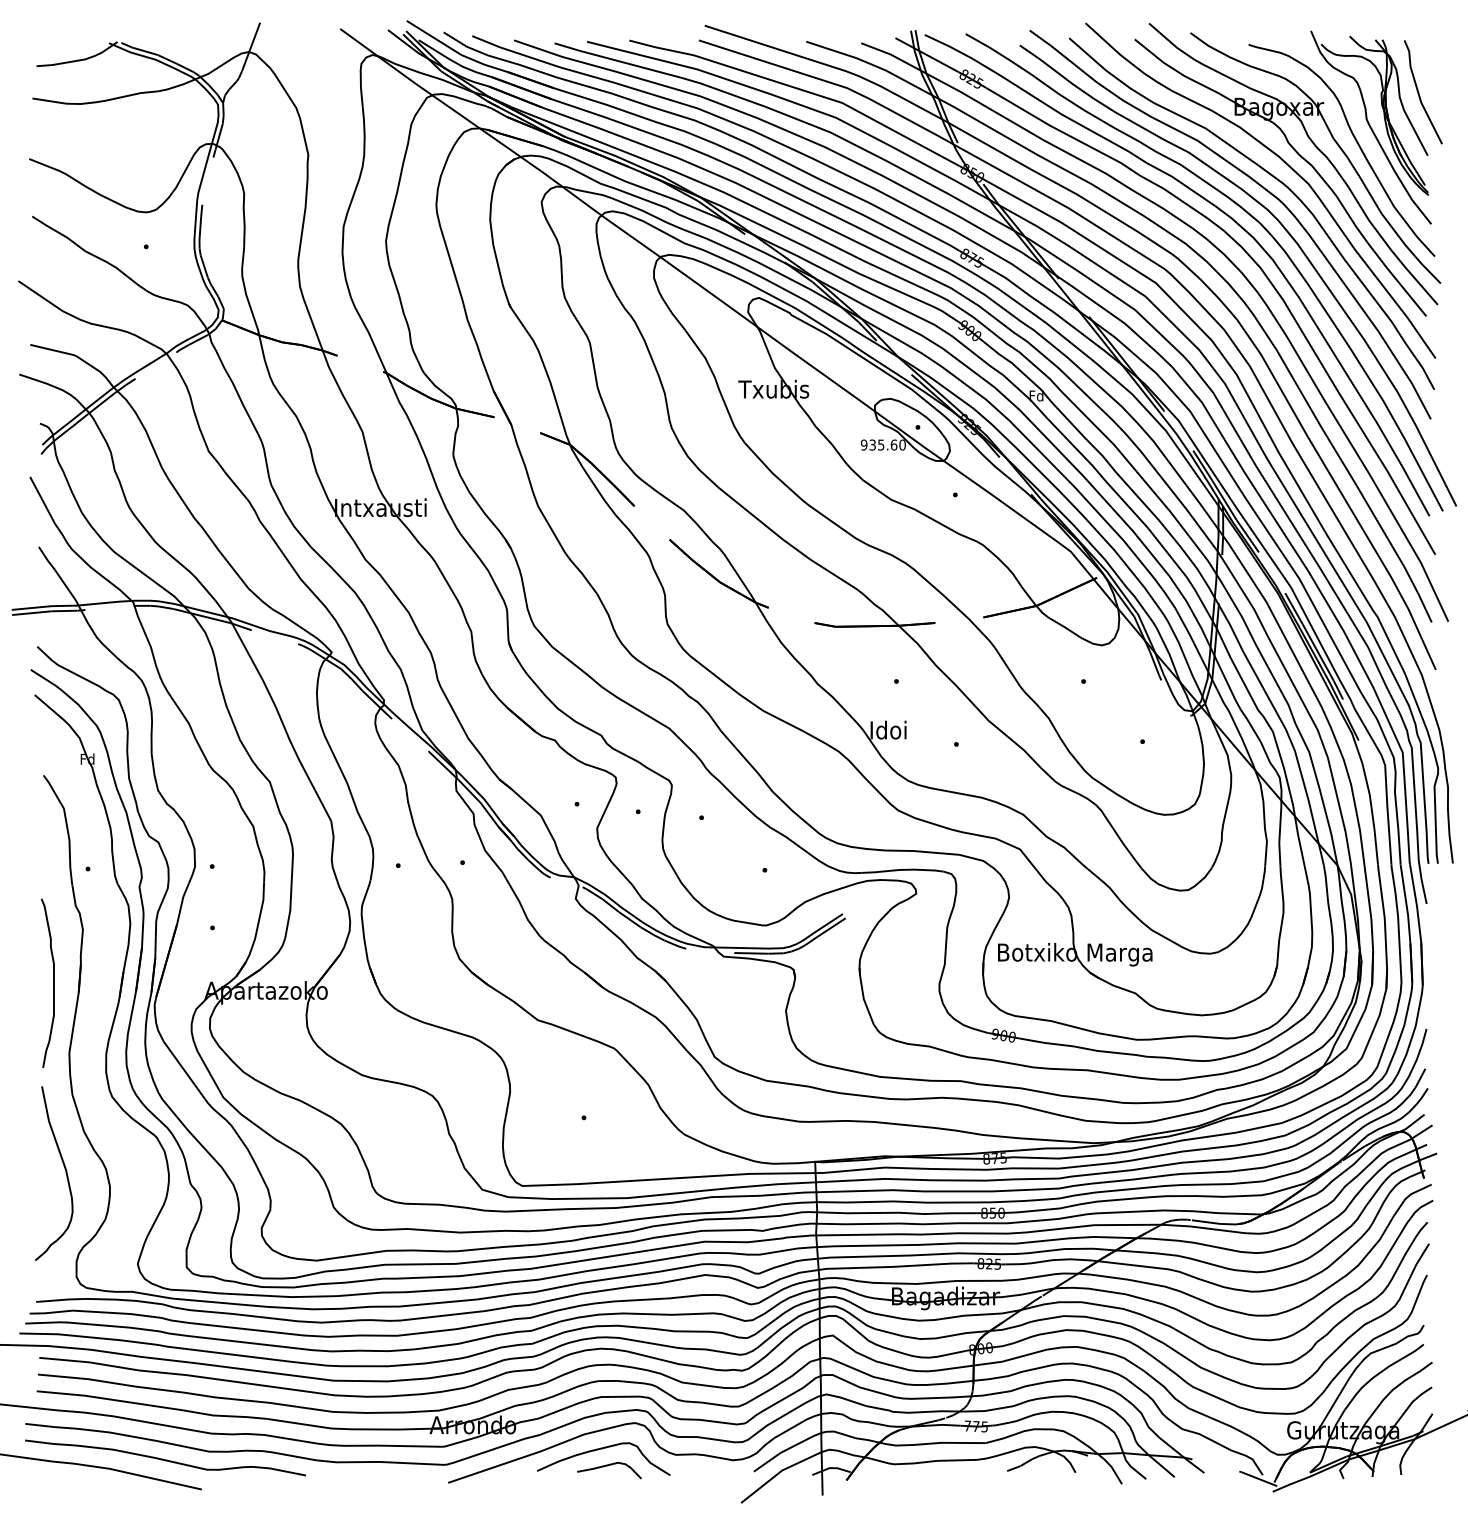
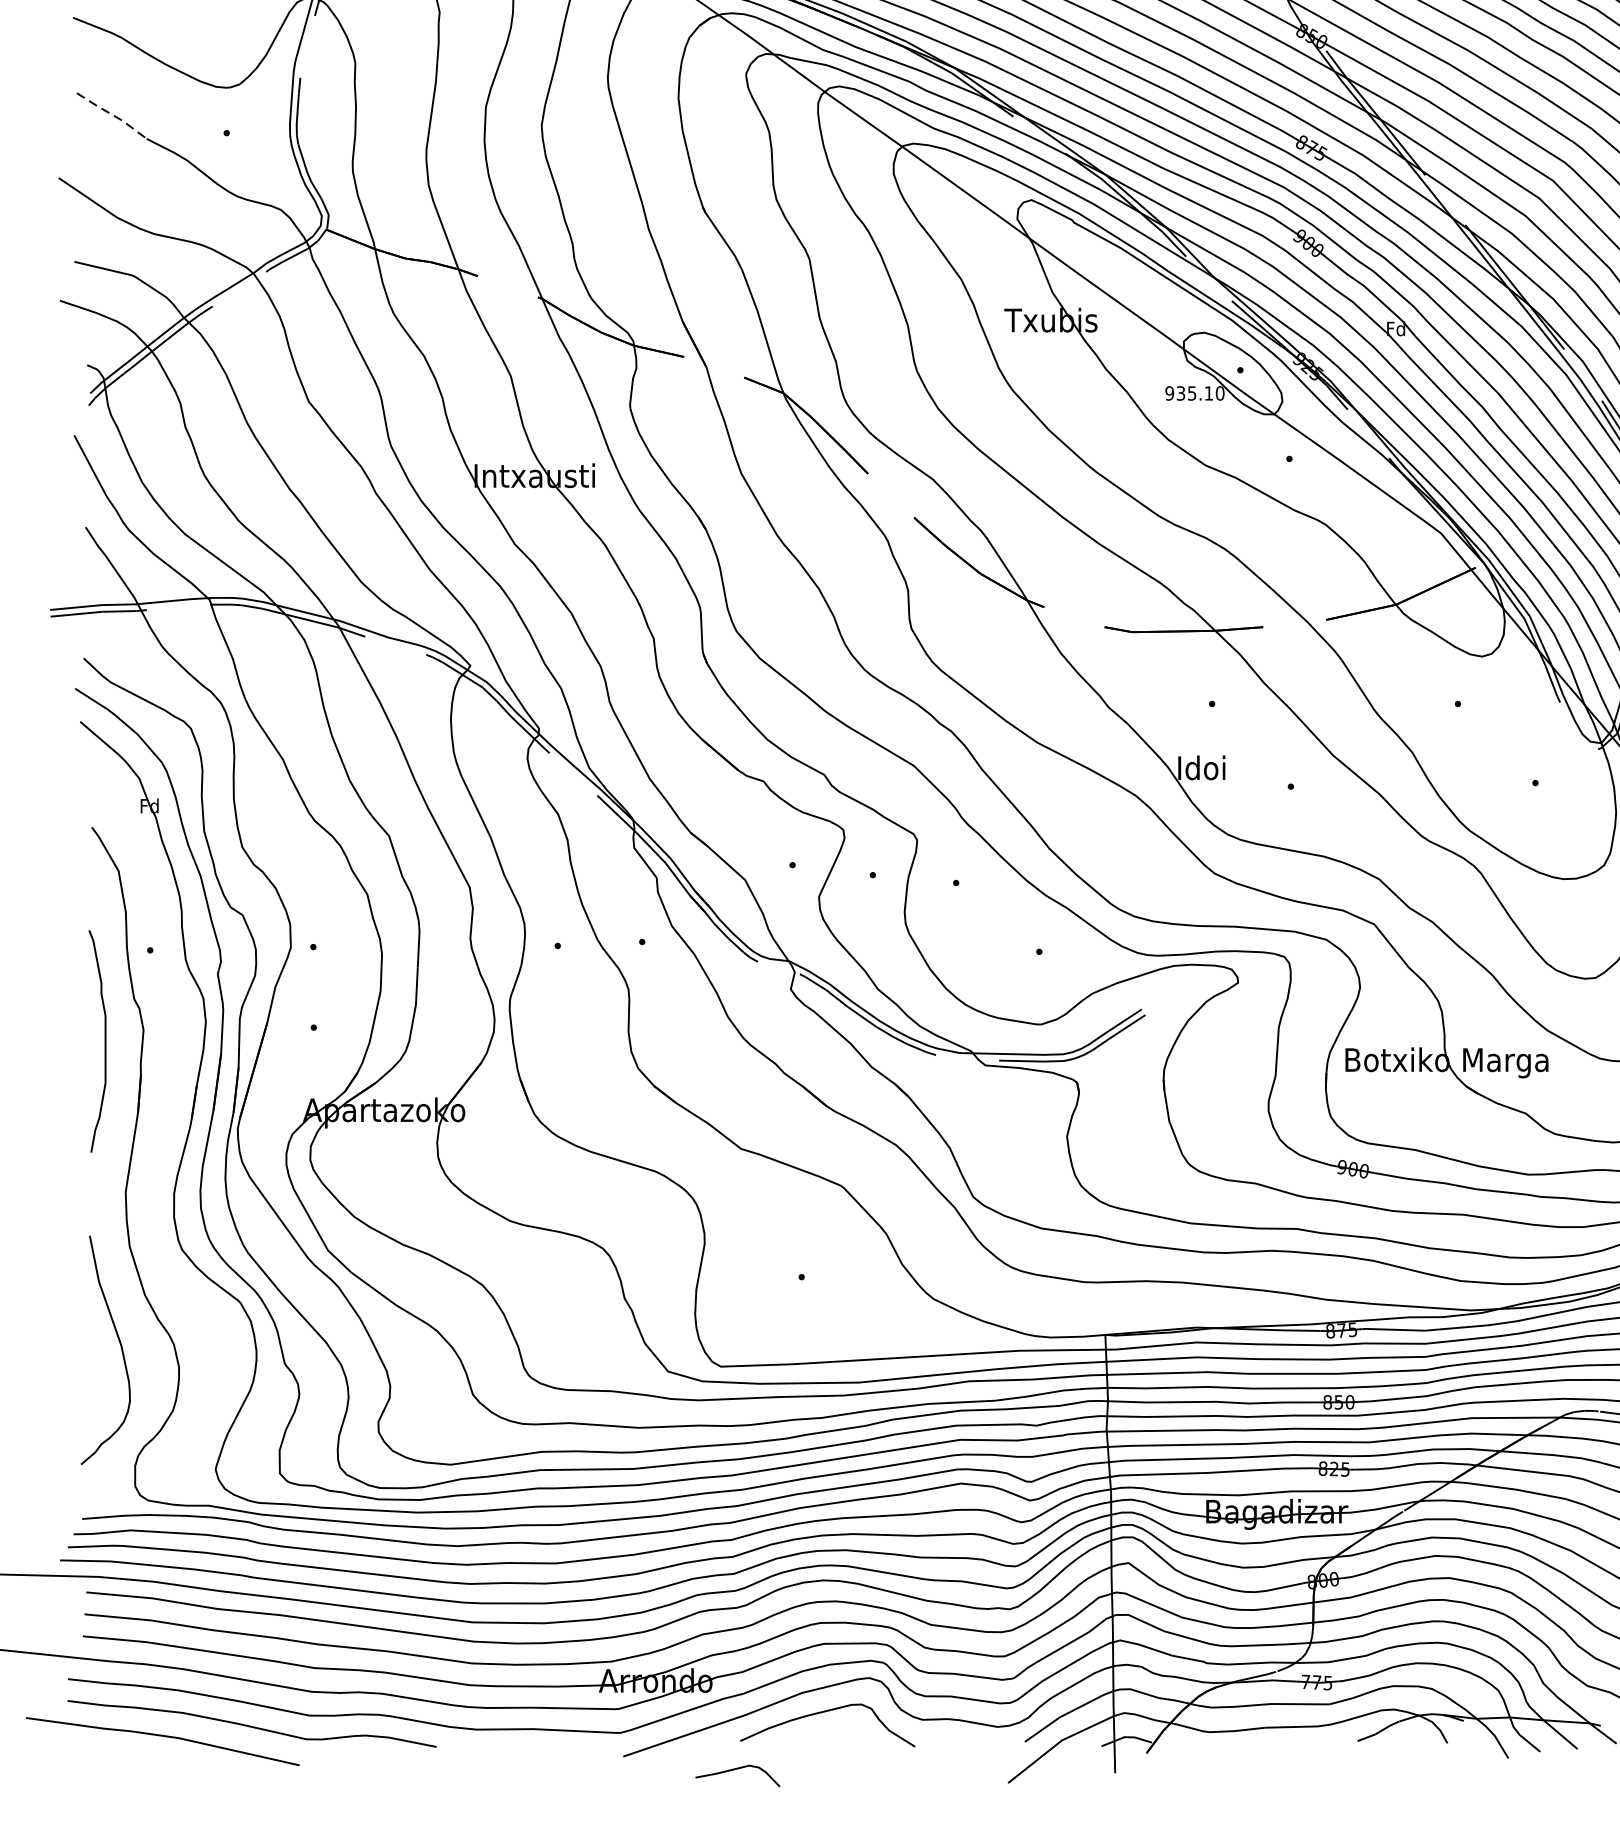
line: (59, 233) -> (112, 115), solid -> dashed
text: (893, 444) -> (1208, 392), 935.60 -> 935.10
curve: (53, 982) -> (104, 1040), moved
curve: (607, 1466) -> (735, 1770), moved

